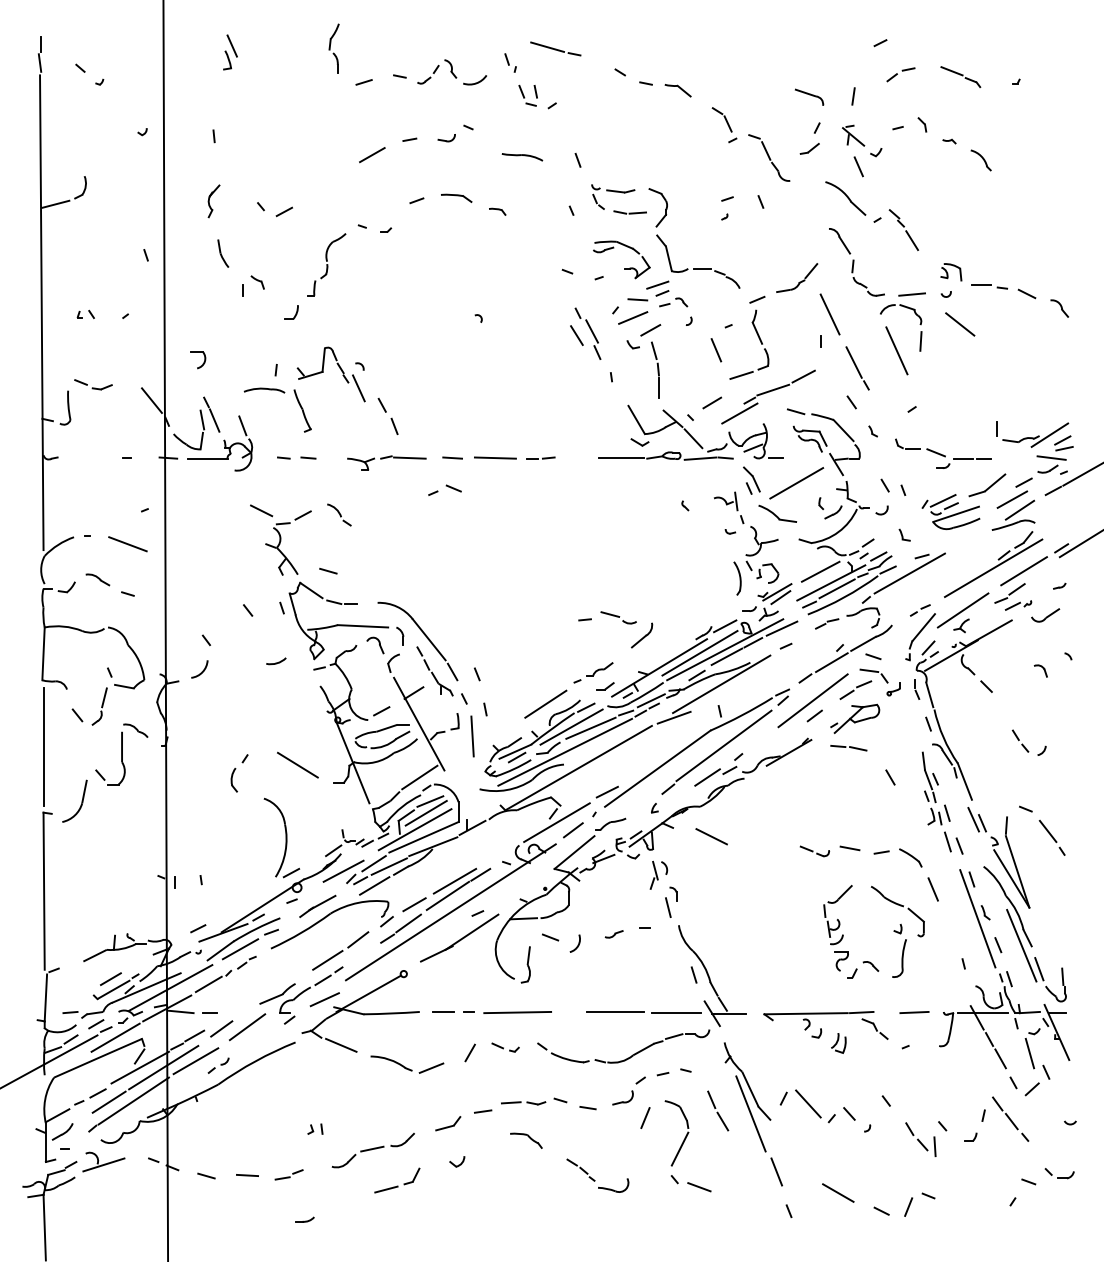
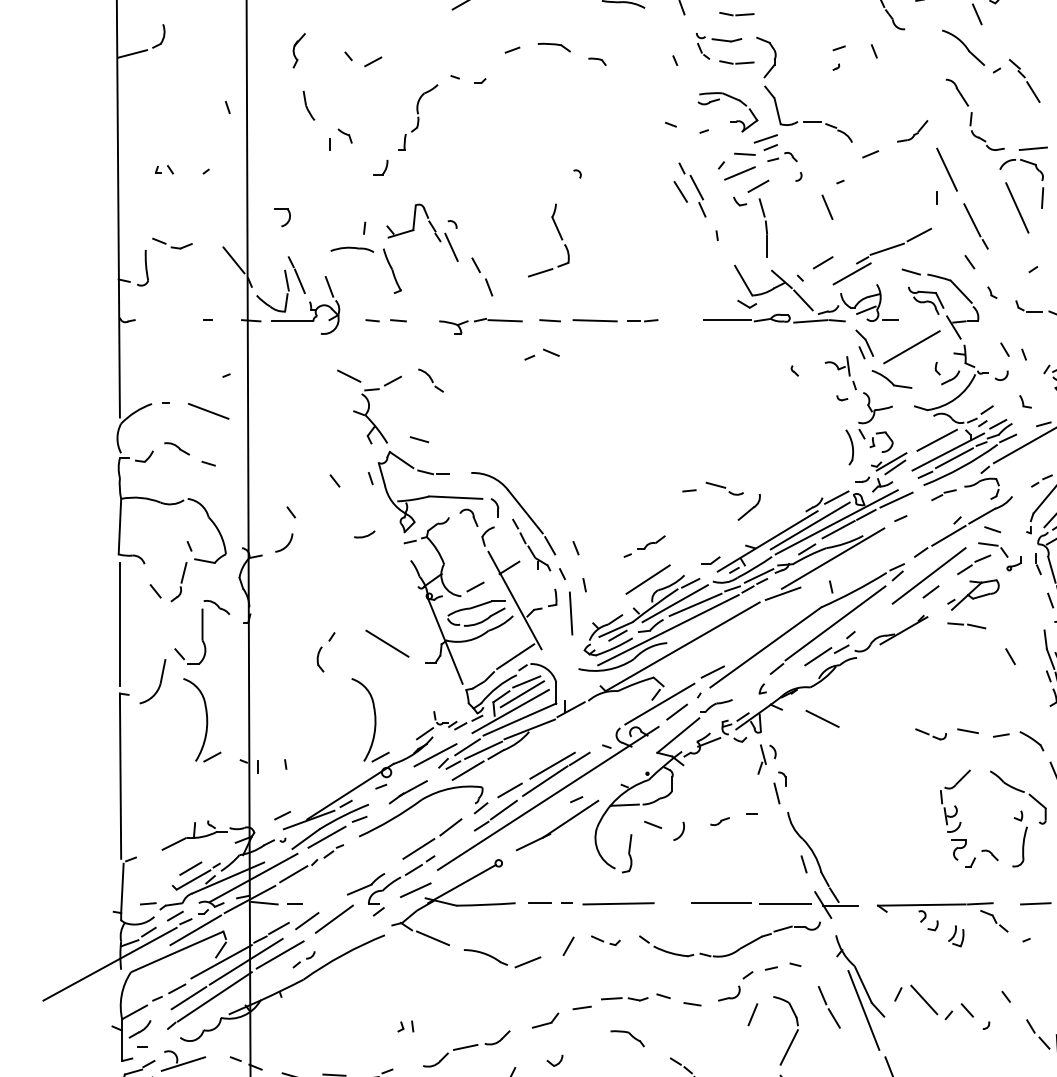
part: (629, 166) -> (736, 14), added
part: (797, 277) -> (912, 130), size x0.7
part: (759, 340) -> (559, 236), moved
part: (593, 672) -> (644, 546), moved
part: (121, 837) -> (201, 719), added

